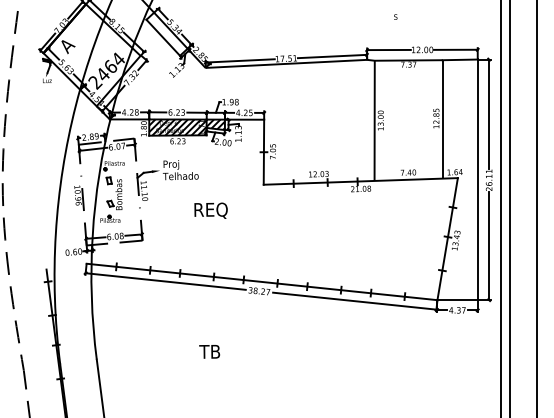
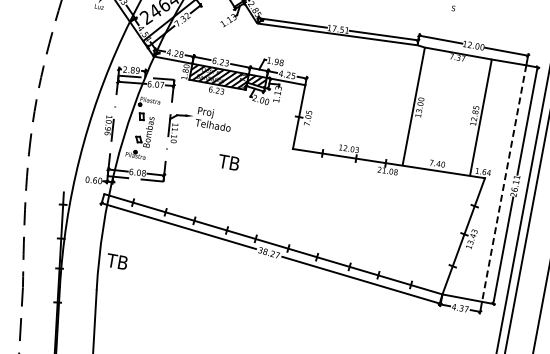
line: (477, 180) -> (503, 184), solid -> dashed
text: (209, 210) -> (234, 164), REQ -> TB
text: (209, 351) -> (117, 261), moved

